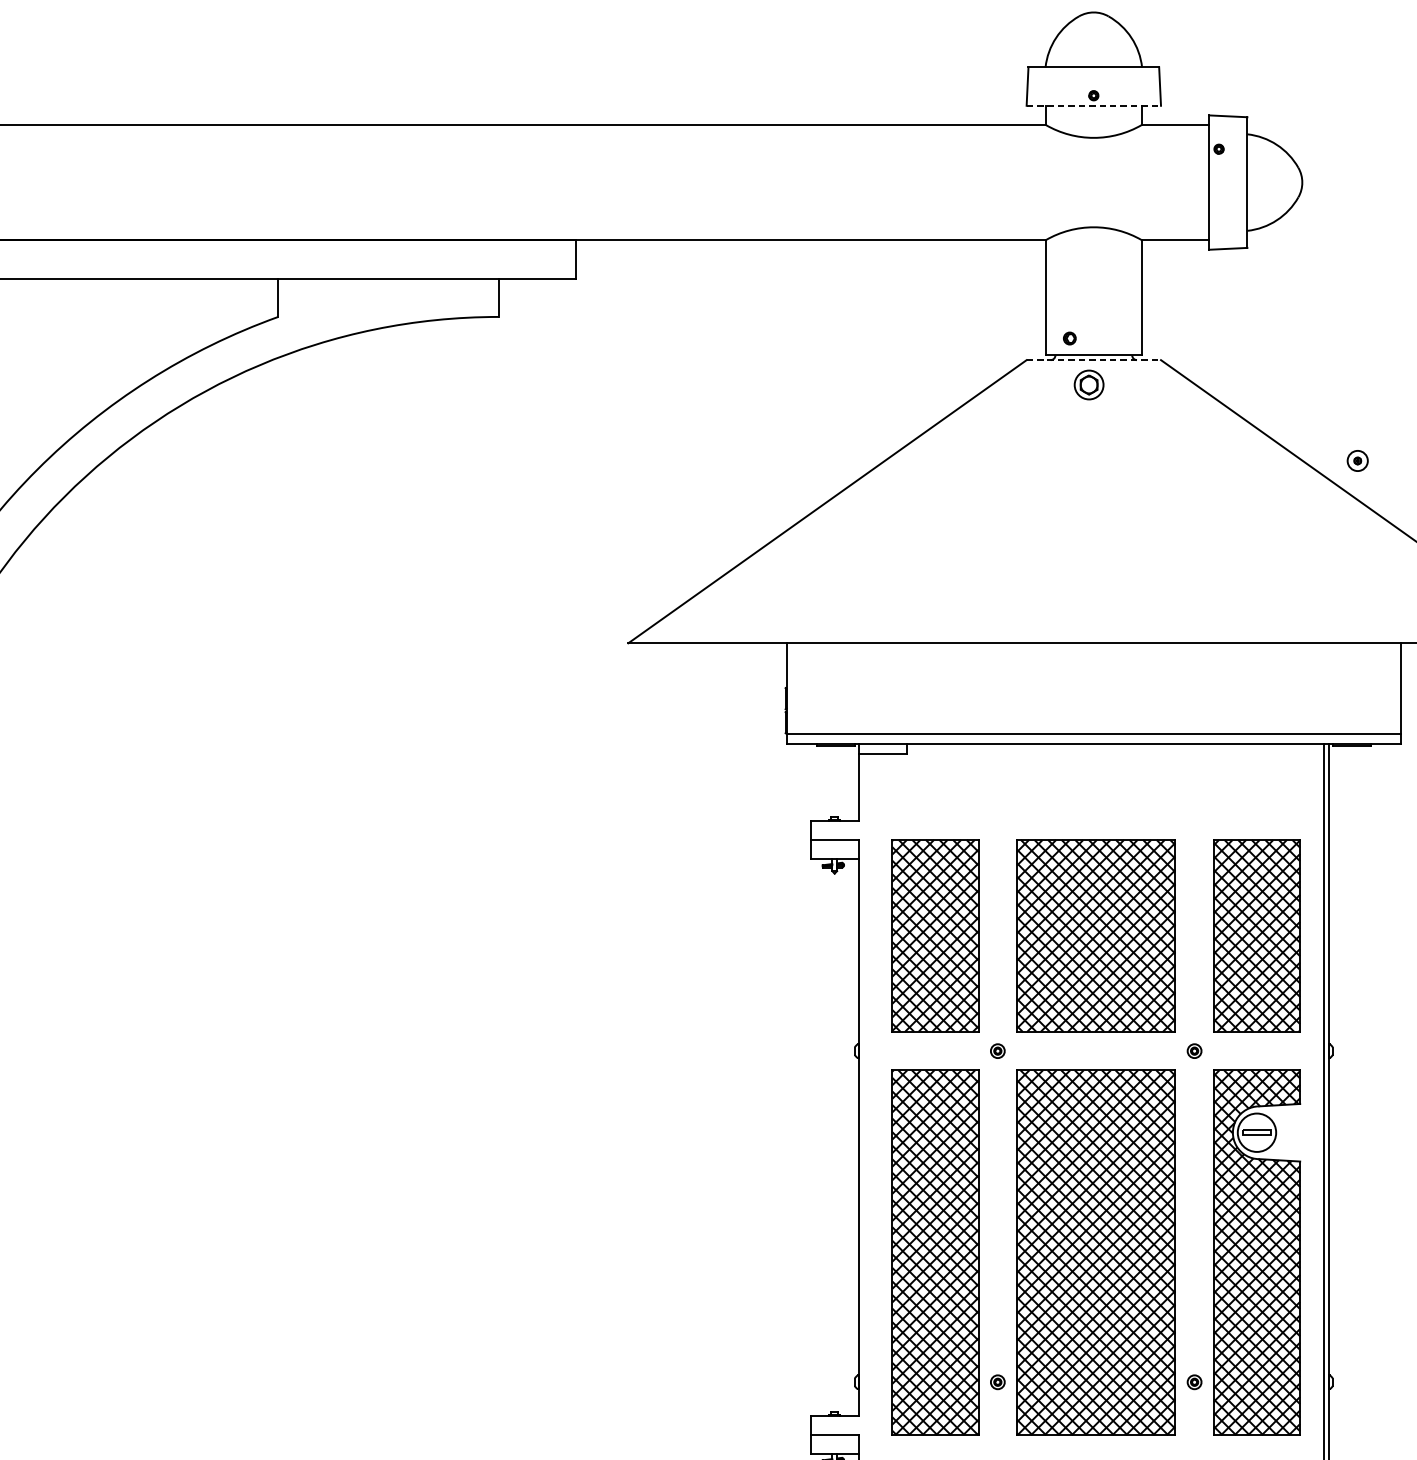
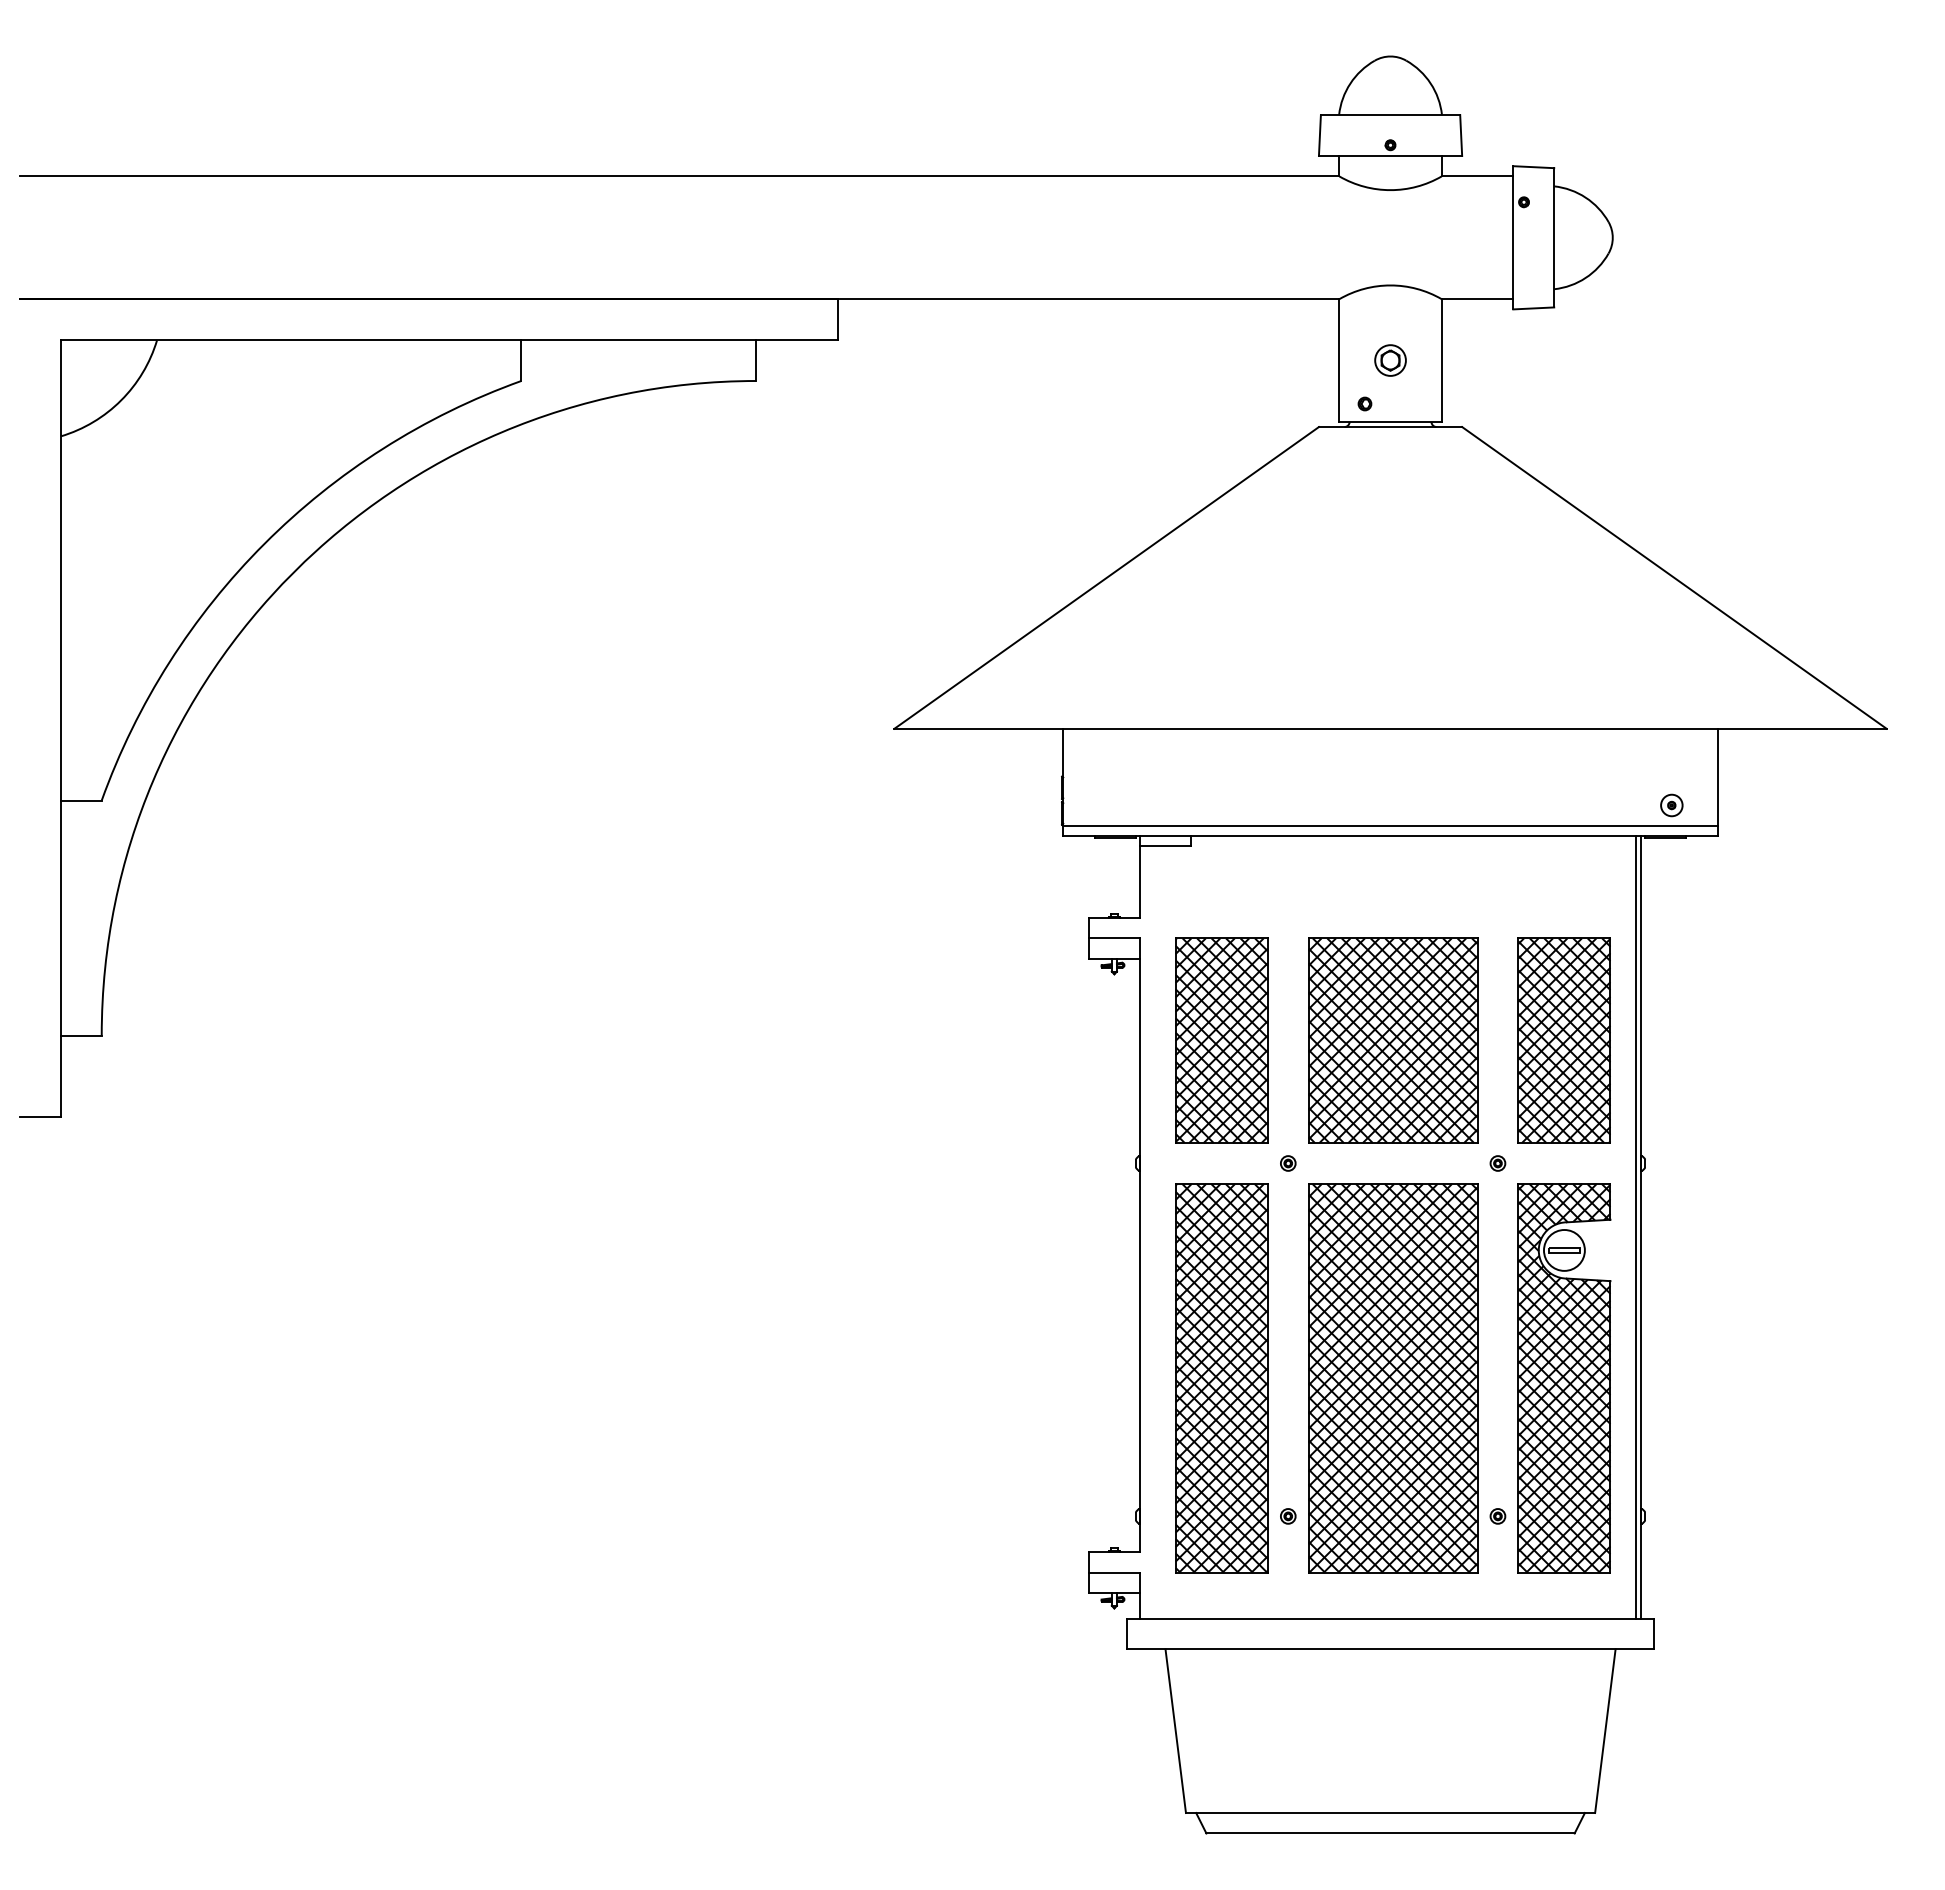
line: (1093, 105) -> (1390, 155), dashed -> solid
line: (1093, 360) -> (1390, 427), dashed -> solid
part: (1089, 384) -> (1390, 360), moved
part: (1357, 460) -> (1671, 805), moved

